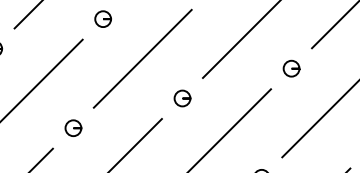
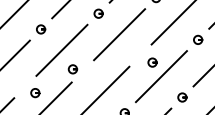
part: (291, 68) -> (152, 62), moved
part: (181, 98) -> (72, 69), moved
part: (73, 129) -> (35, 93), moved

